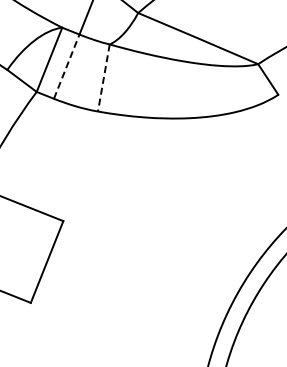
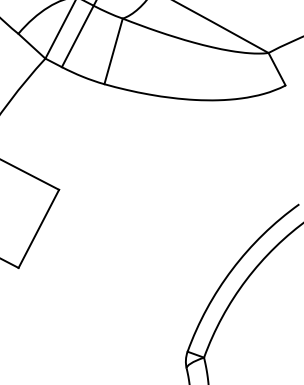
line: (66, 66) -> (77, 36), dashed -> solid
line: (103, 78) -> (113, 51), dashed -> solid

